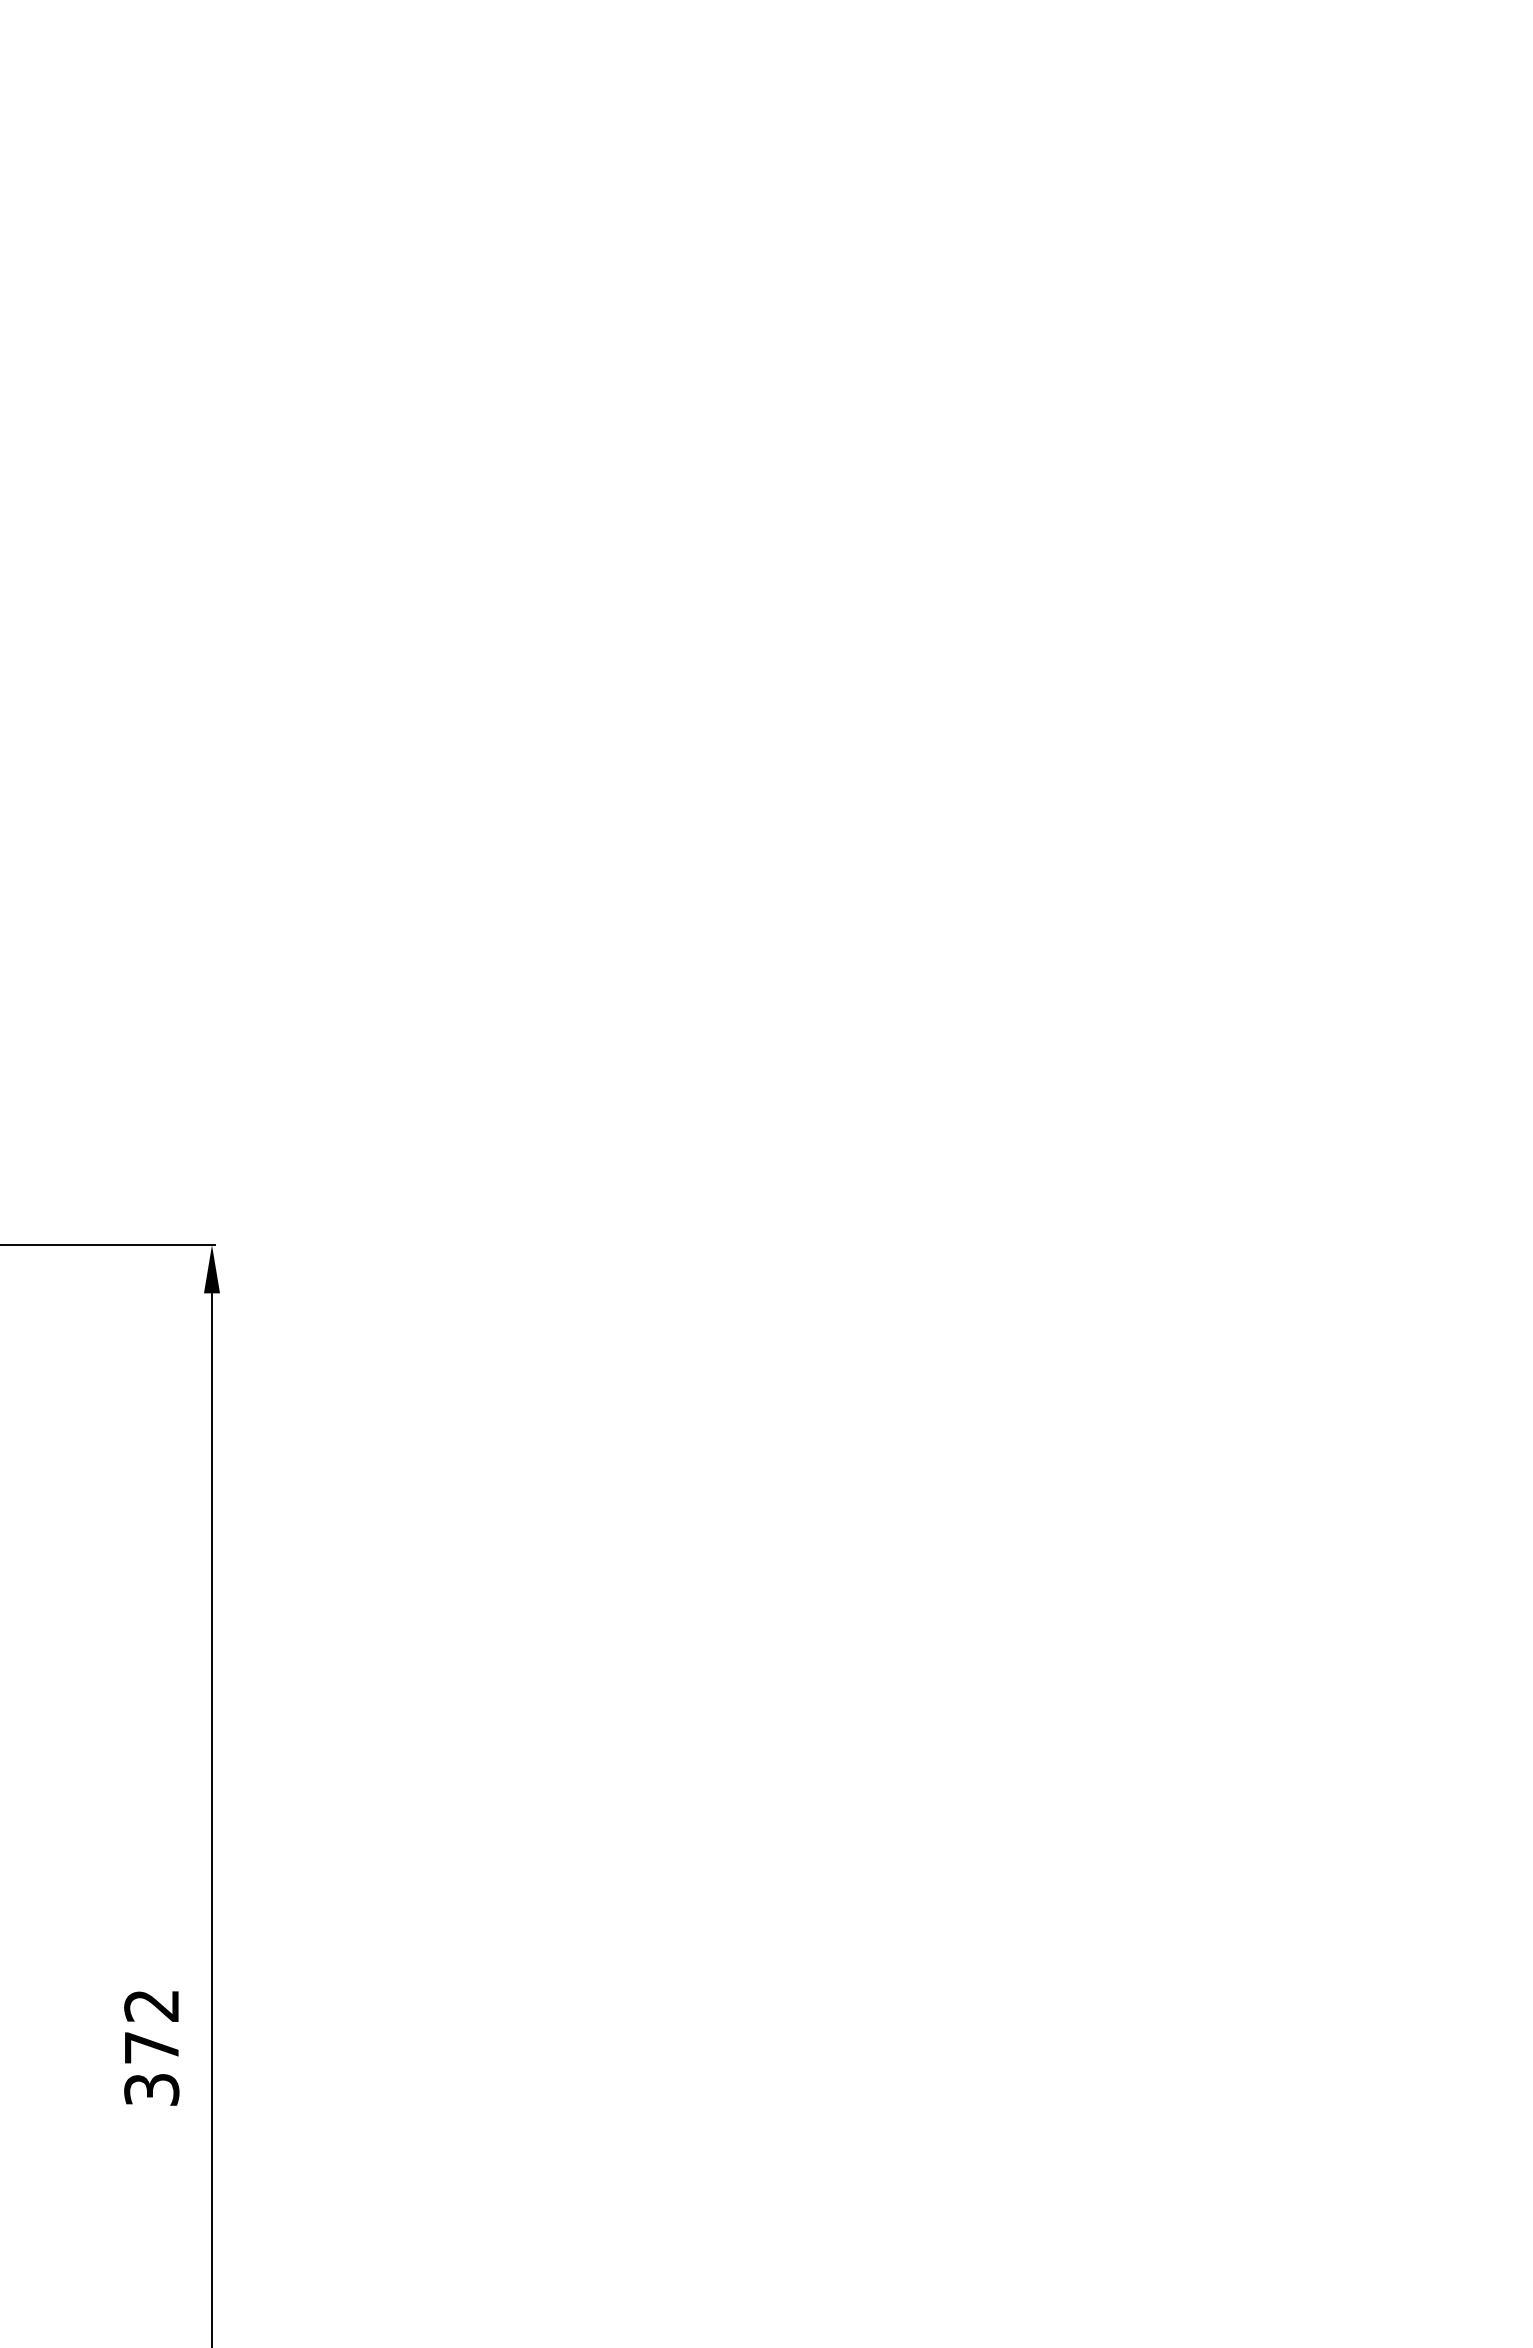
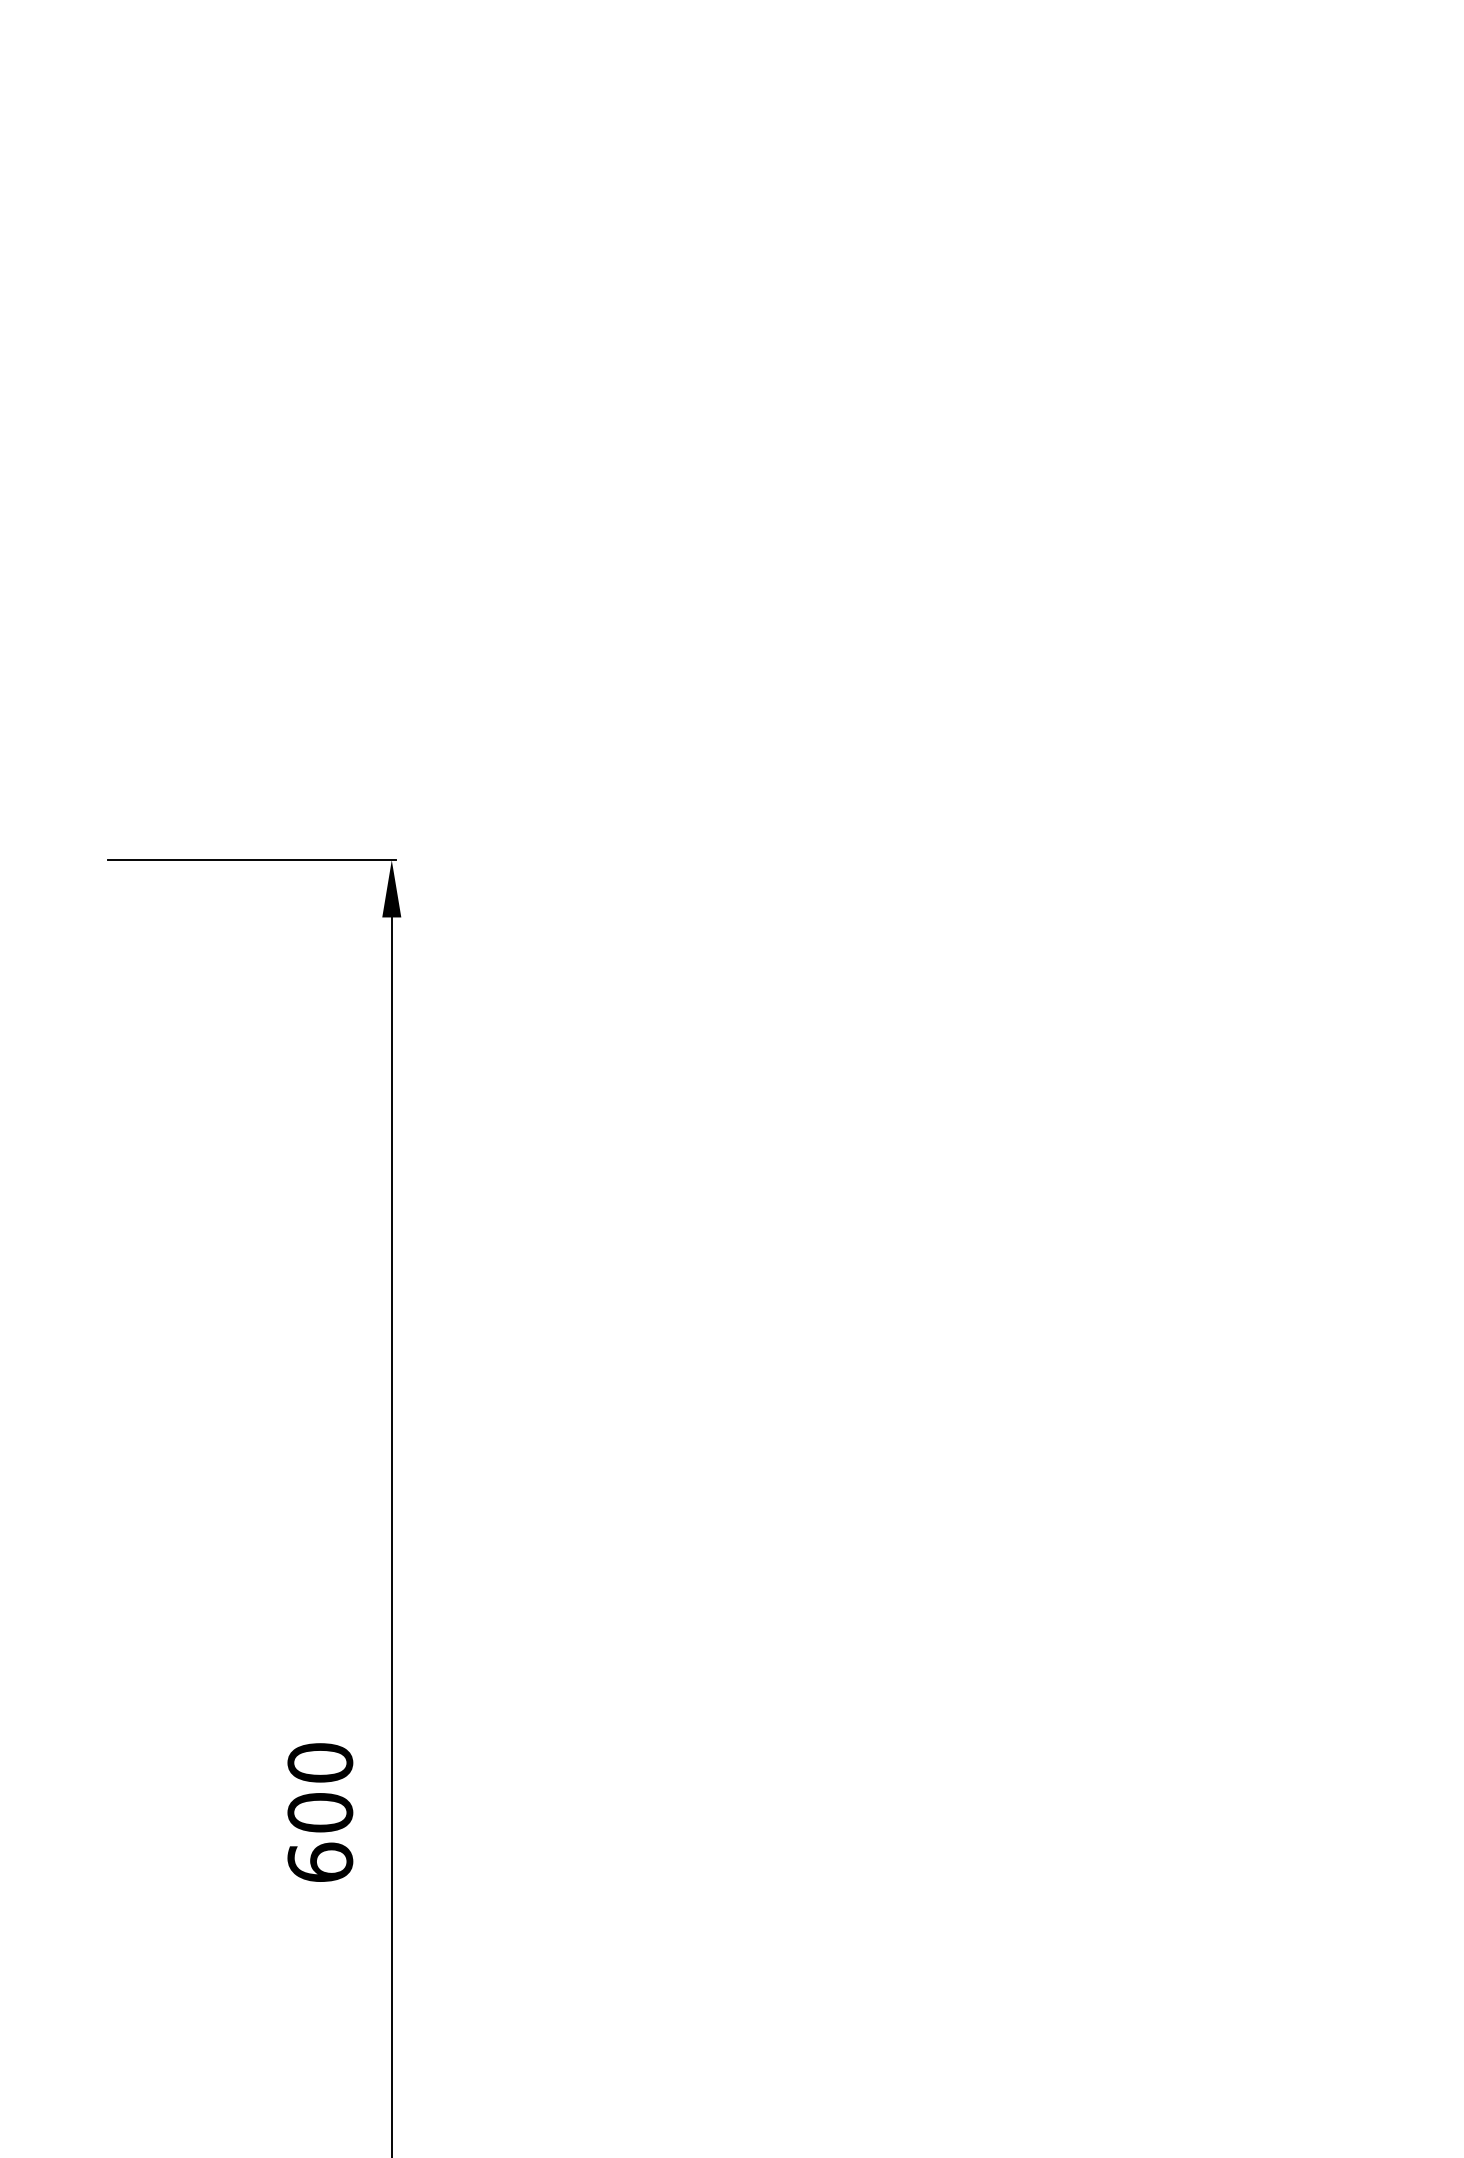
text: (151, 2047) -> (319, 1812), 372 -> 600

